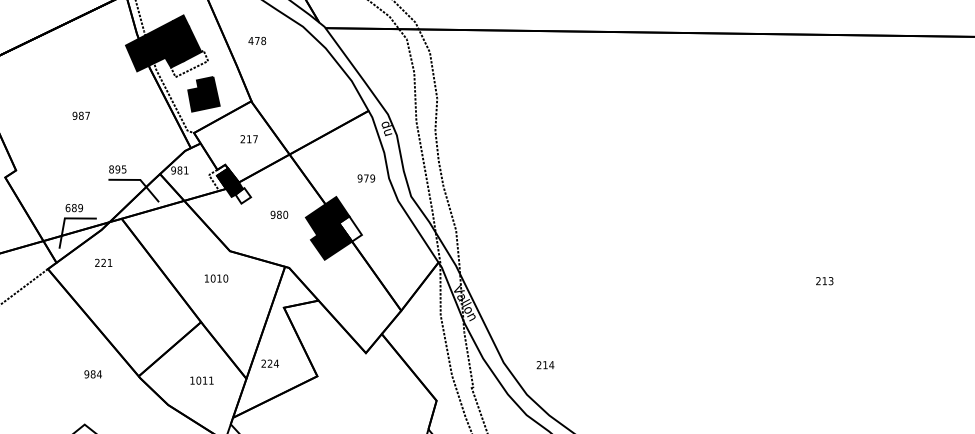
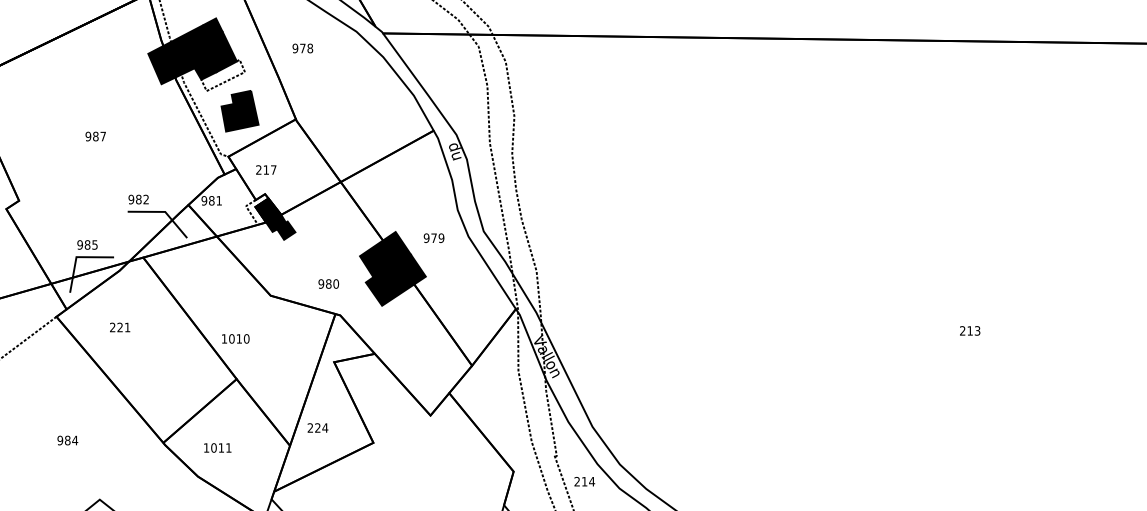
text: (251, 40) -> (295, 48), 478 -> 978
text: (249, 138) -> (266, 169), moved
text: (117, 169) -> (138, 199), 895 -> 982
text: (365, 177) -> (433, 237), moved
fill: (243, 195) -> (286, 230), added
text: (74, 207) -> (87, 244), 689 -> 985
text: (279, 214) -> (328, 283), moved
fill: (349, 228) -> (411, 269), added
text: (104, 262) -> (120, 327), moved
text: (216, 278) -> (235, 338), moved
text: (545, 364) -> (584, 481), moved
text: (92, 374) -> (67, 440), moved
text: (201, 380) -> (217, 447), moved

